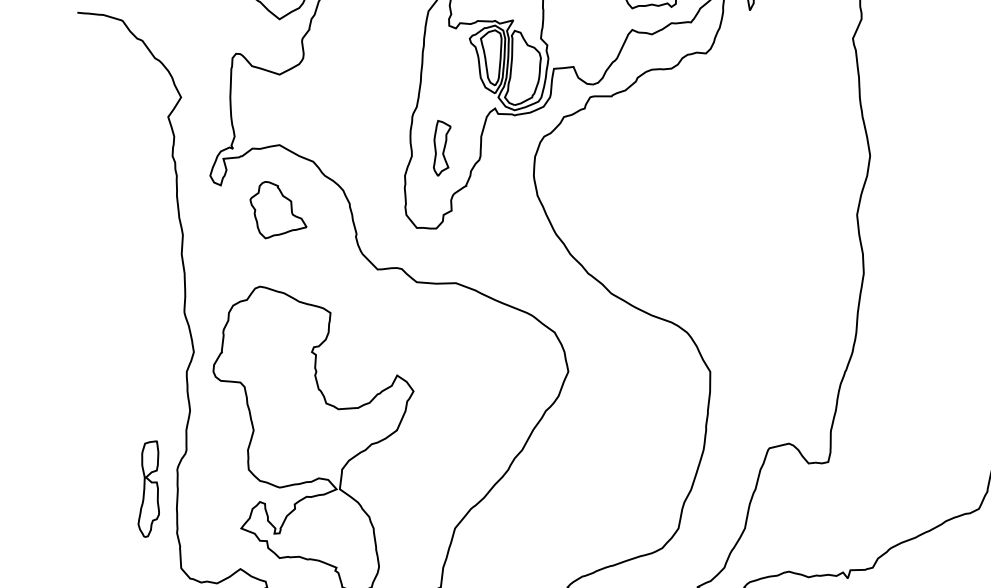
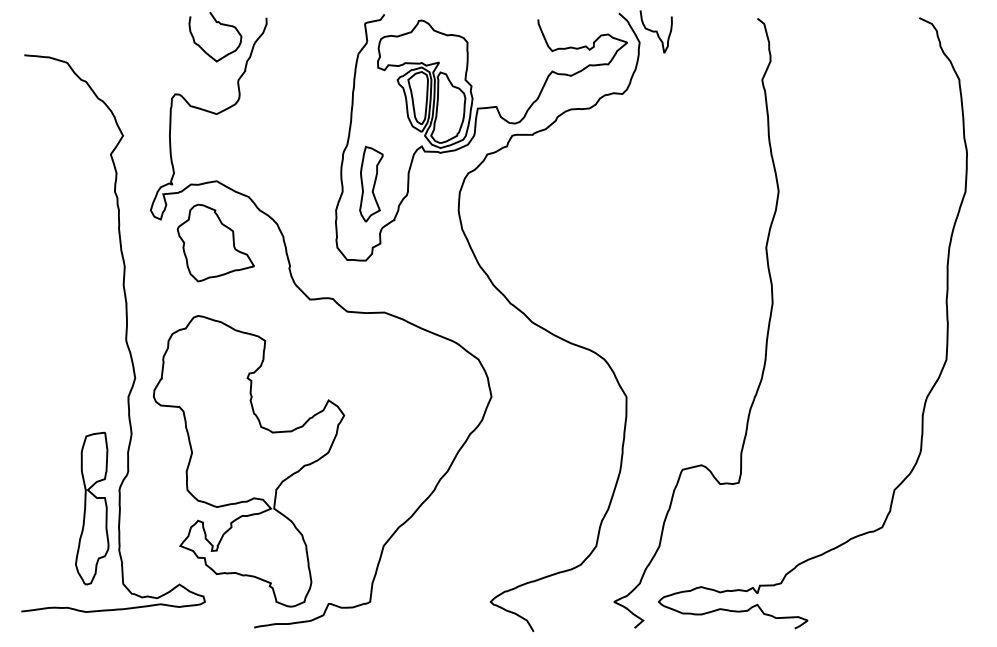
part: (442, 148) -> (371, 184), size x1.43
part: (278, 209) -> (215, 242), size x1.43
part: (148, 489) -> (92, 508), size x1.67

